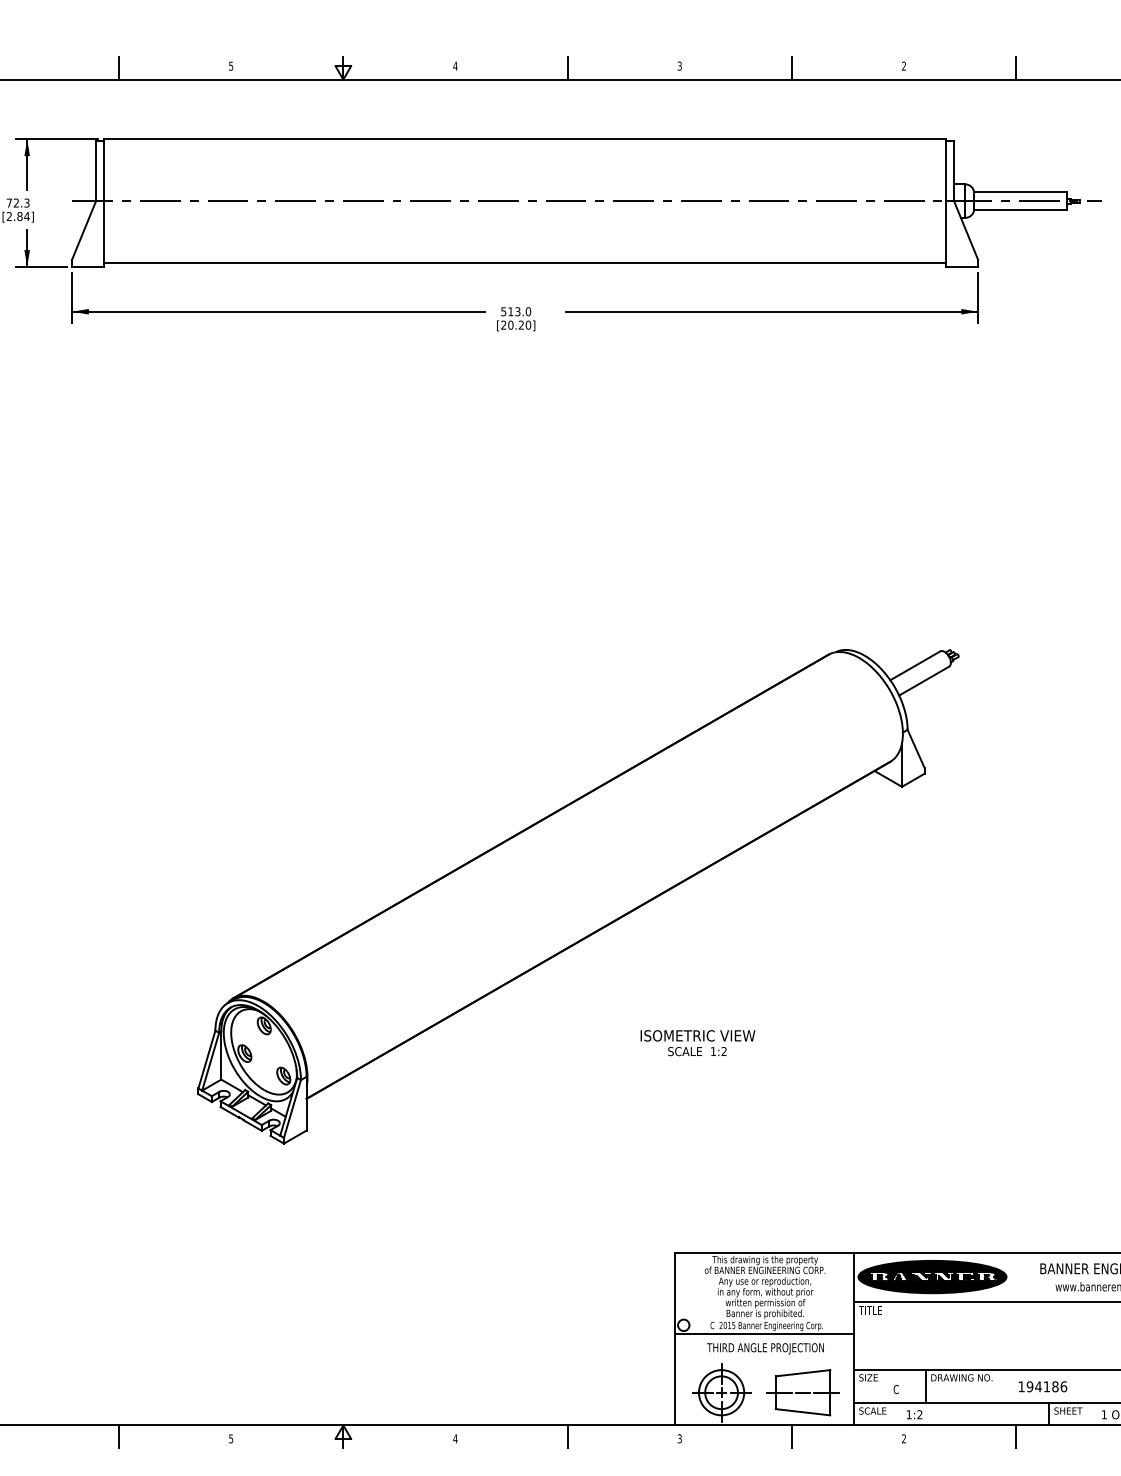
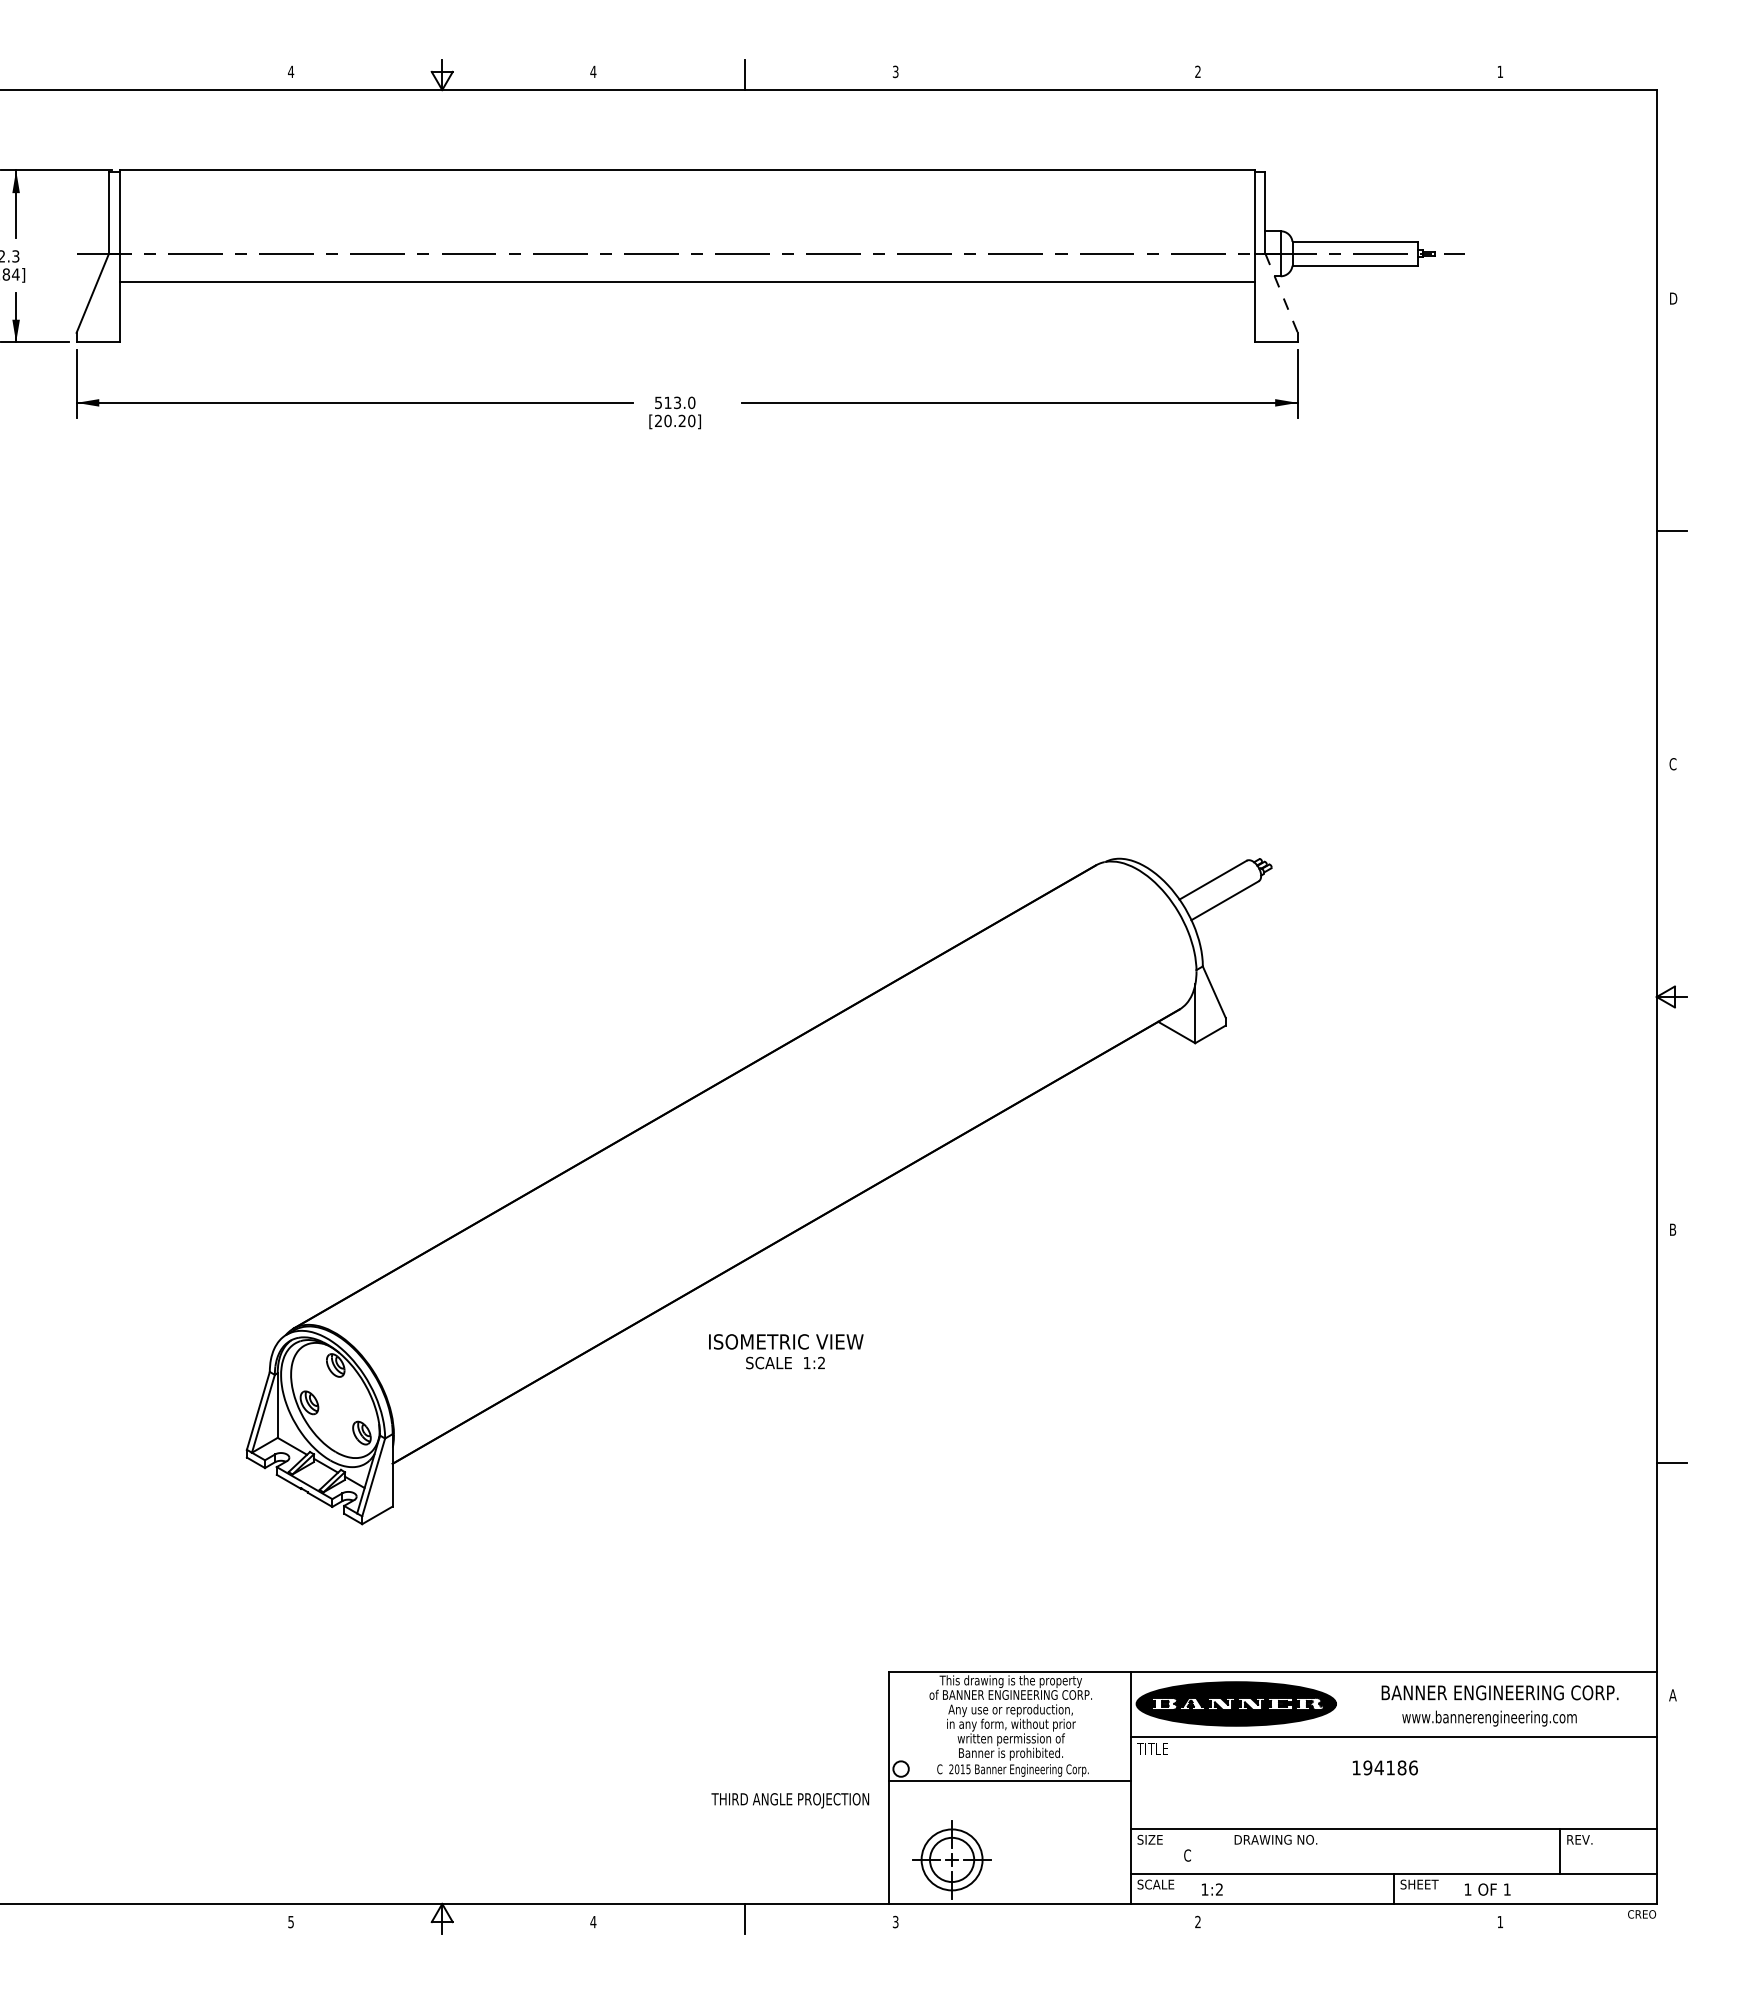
text: (231, 65) -> (291, 71), 5 -> 4
line: (118, 68) -> (139, 74), removed
line: (791, 68) -> (1046, 74), removed
line: (1016, 68) -> (1349, 74), removed
line: (965, 230) -> (1281, 293), solid -> dashed
line: (524, 263) -> (686, 282), moved
text: (698, 1042) -> (786, 1351), moved
text: (765, 1348) -> (790, 1800), moved
line: (925, 1385) -> (1227, 1850), removed
text: (1042, 1386) -> (1384, 1767), moved
part: (802, 1392) -> (1061, 1859), removed
line: (118, 1436) -> (139, 1918), removed
line: (791, 1436) -> (1046, 1918), removed
line: (1016, 1436) -> (1349, 1918), removed

